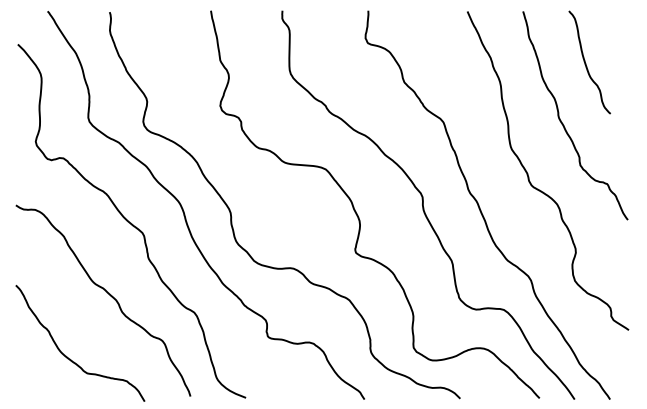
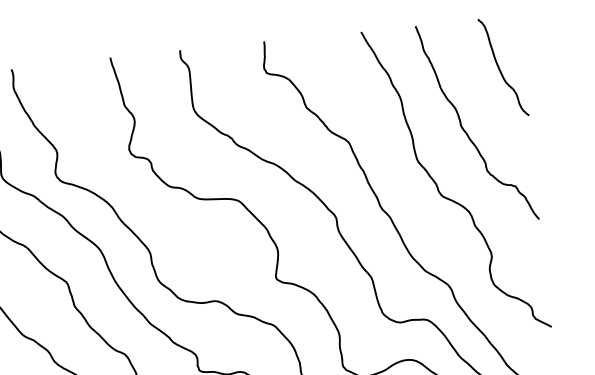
curve: (586, 63) -> (500, 68), moved

